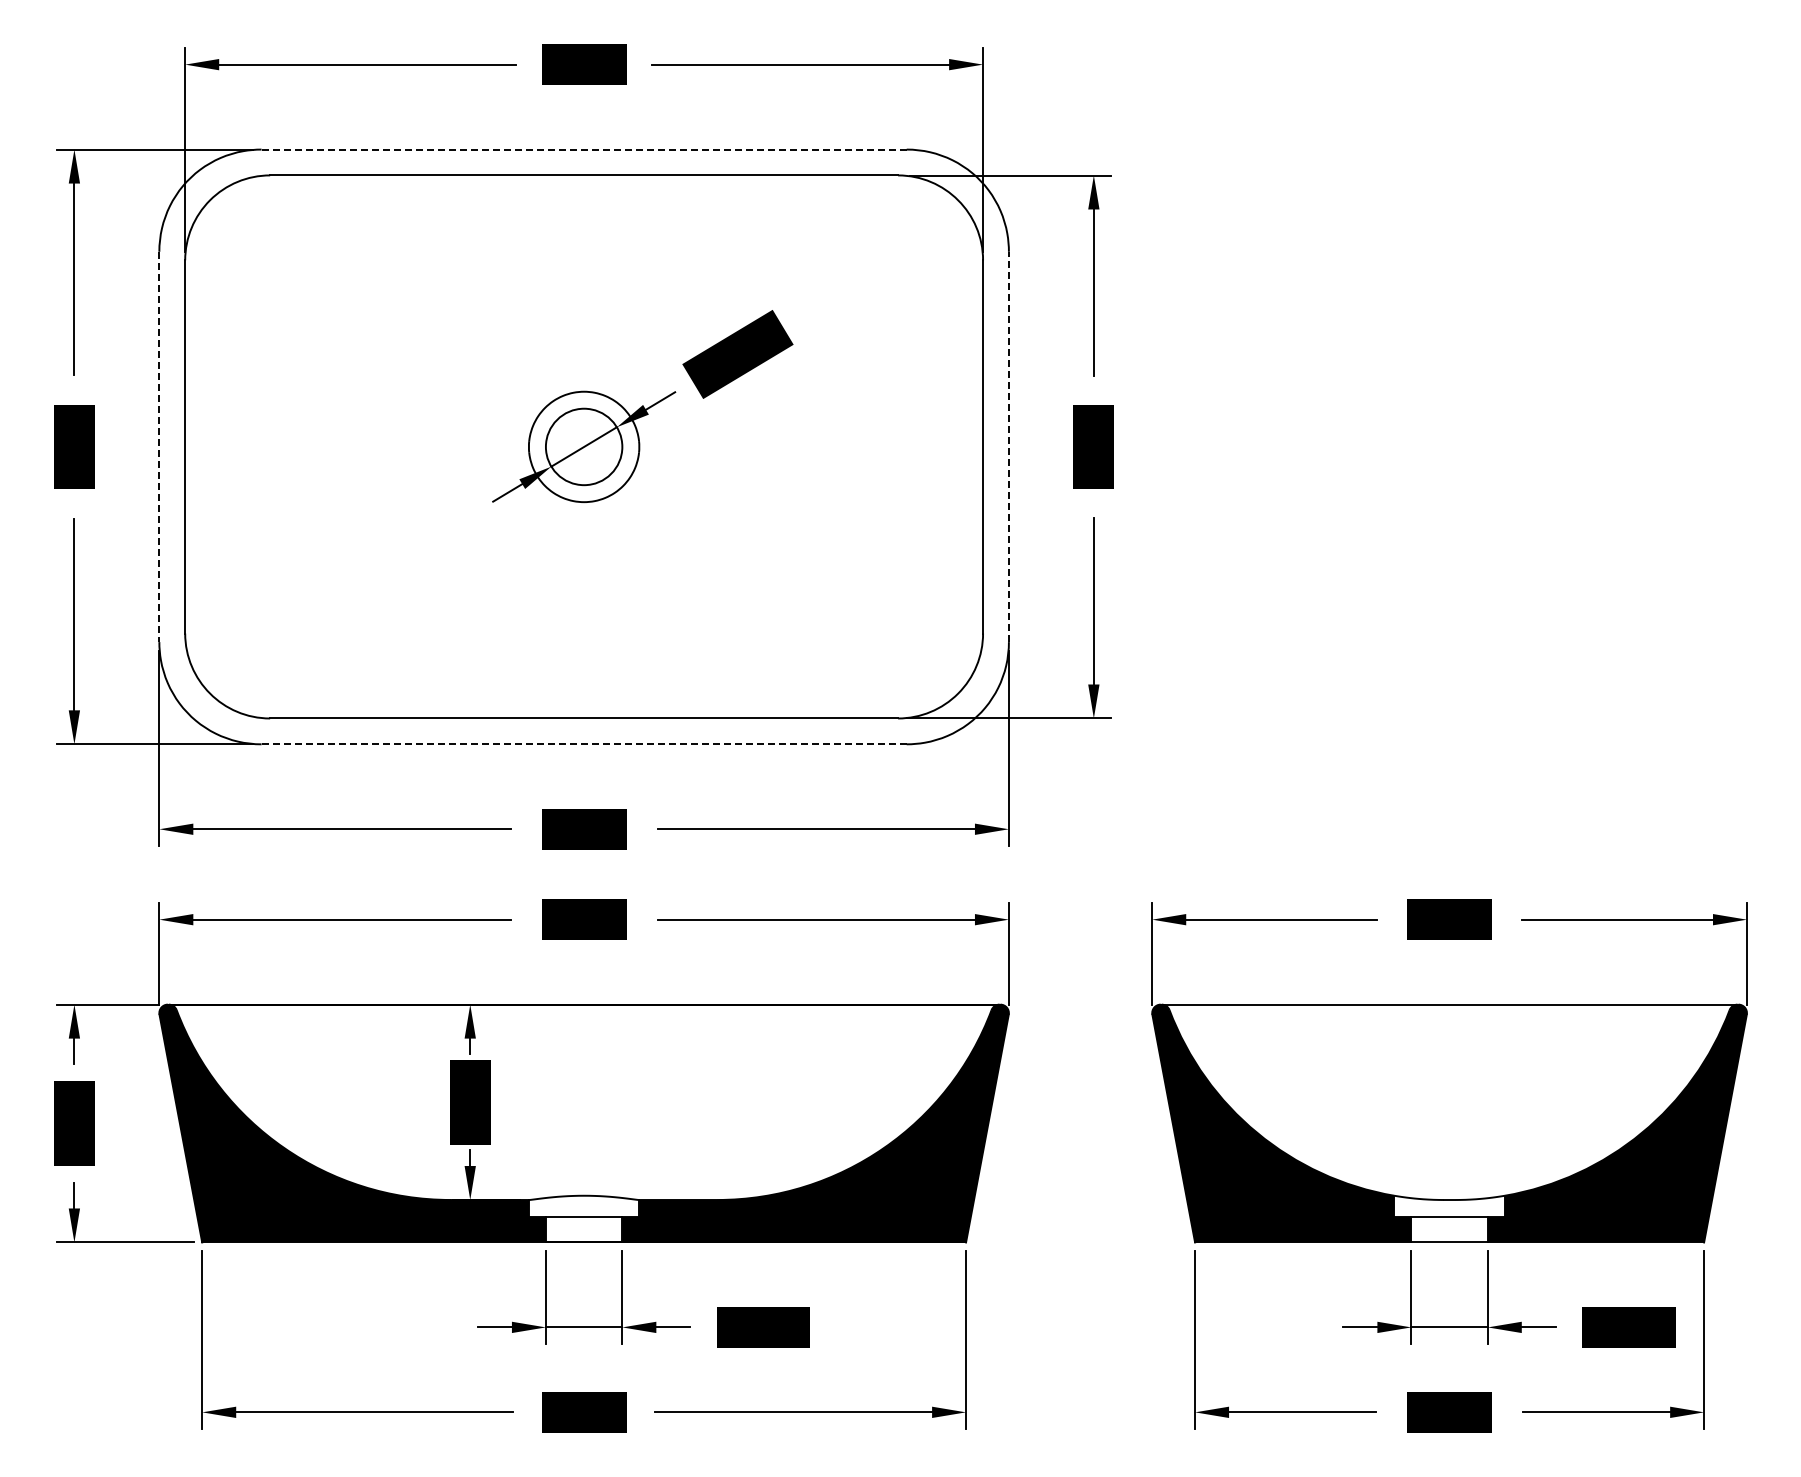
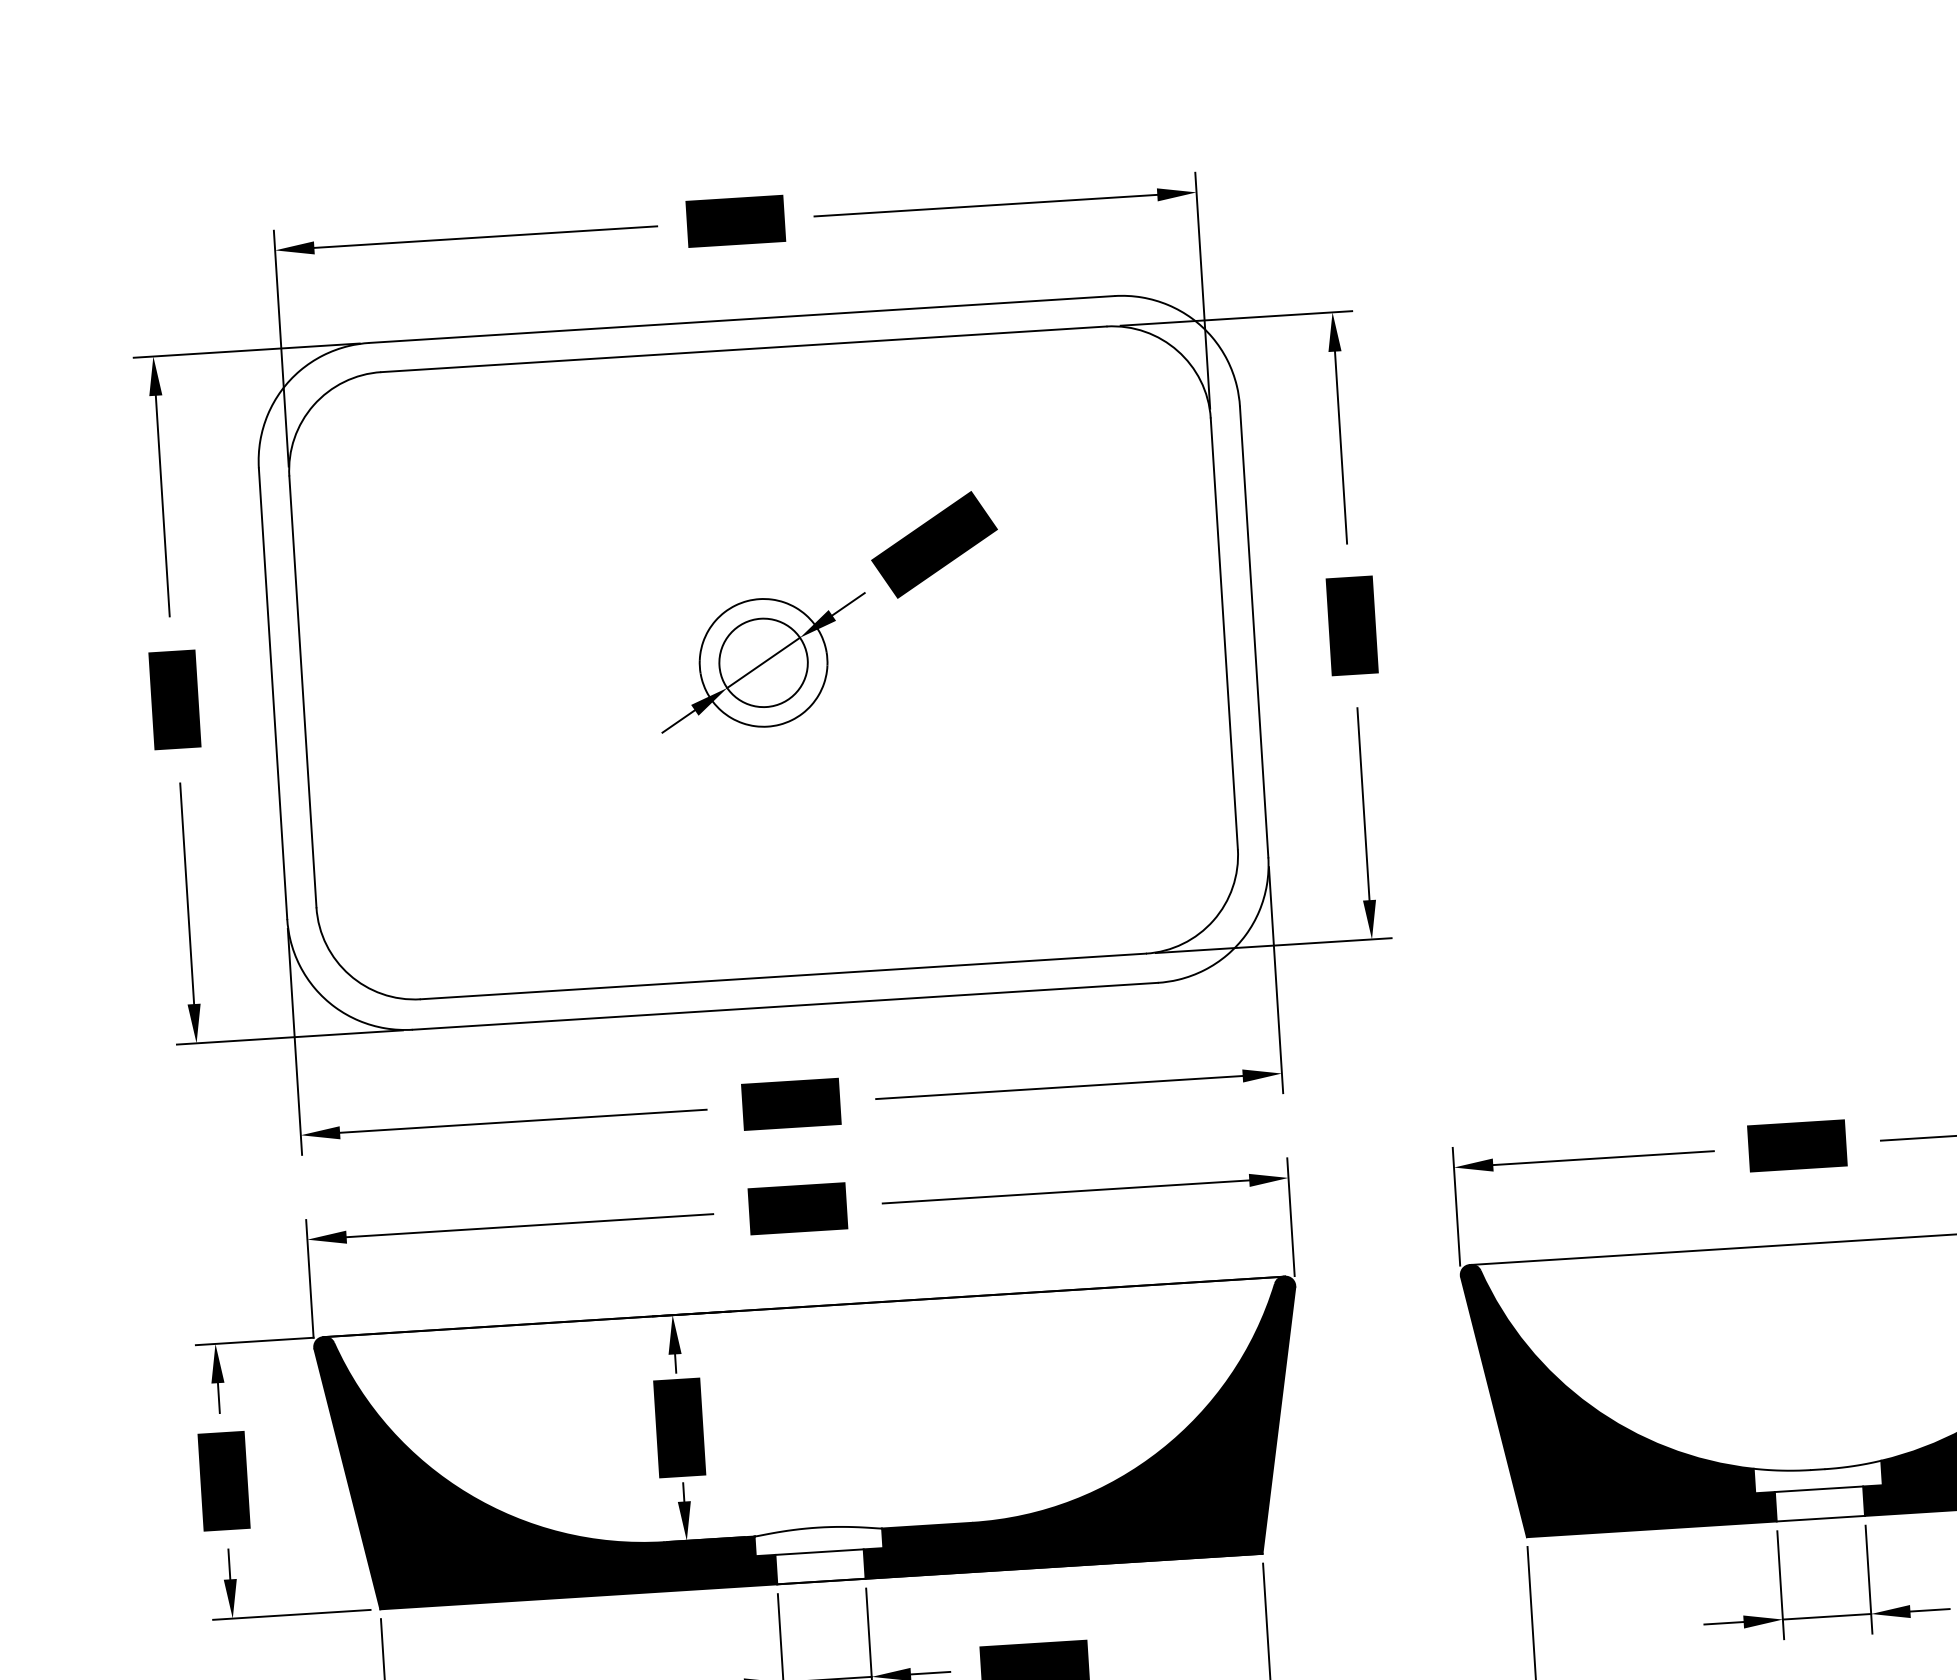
line: (584, 149) -> (742, 319), dashed -> solid
line: (1008, 446) -> (1253, 631), dashed -> solid
line: (159, 447) -> (273, 694), dashed -> solid
line: (584, 744) -> (785, 1006), dashed -> solid

